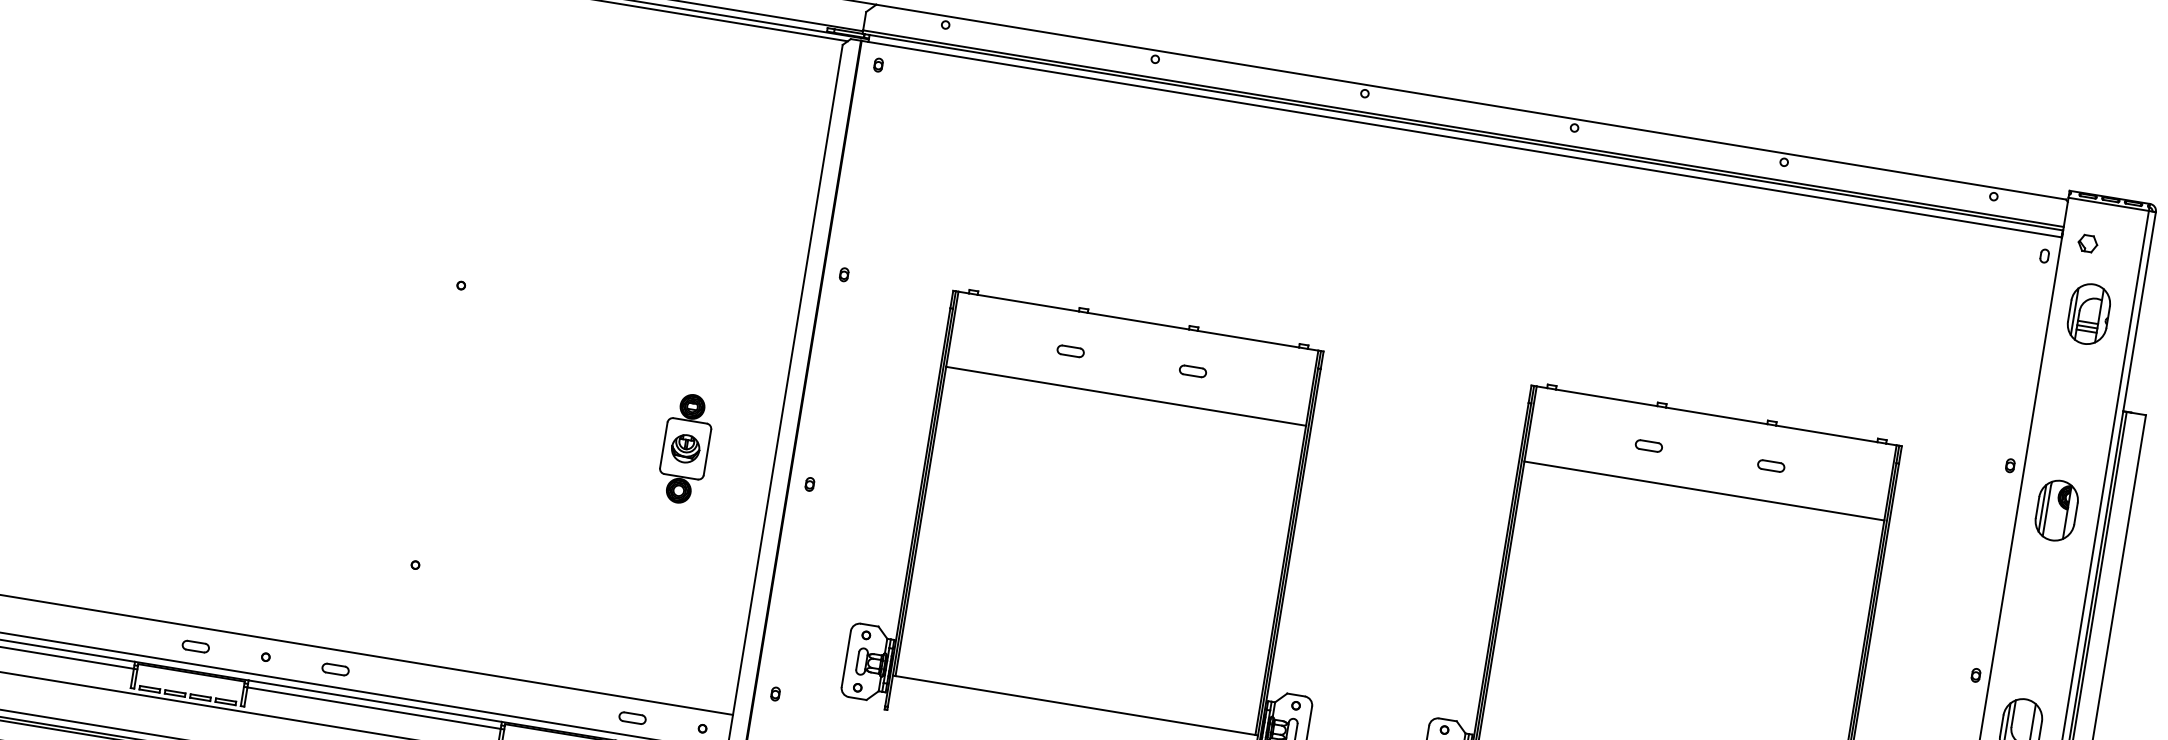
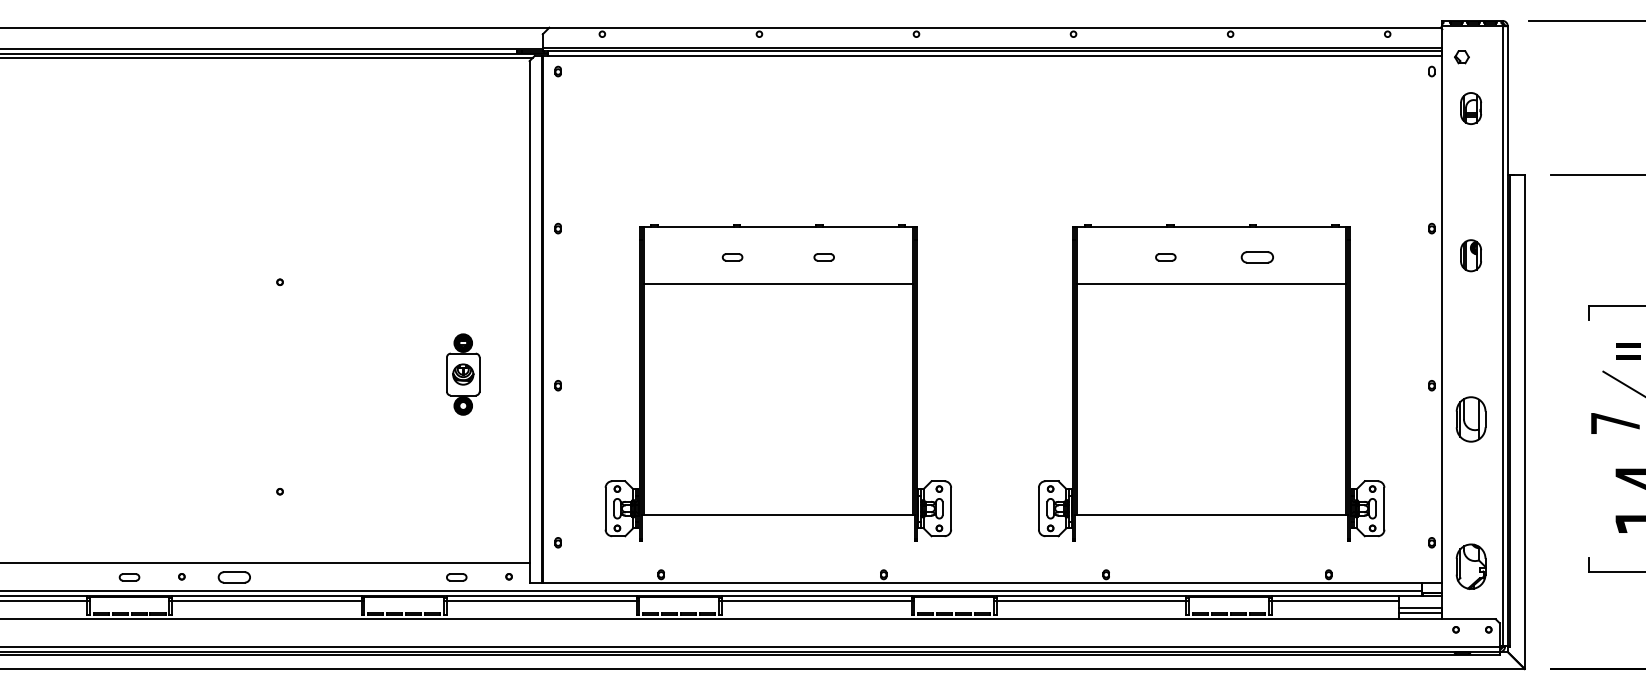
part: (2088, 313) -> (1470, 108), size x0.7
part: (1771, 466) -> (1257, 257), size x1.6
part: (2056, 510) -> (1470, 255), size x0.7
part: (334, 669) -> (233, 577), size x1.6

